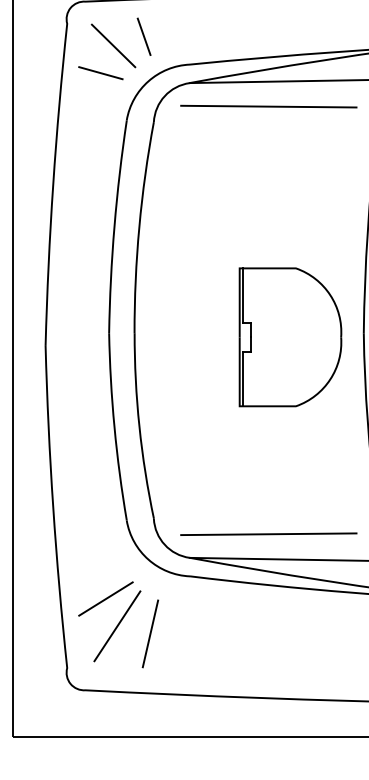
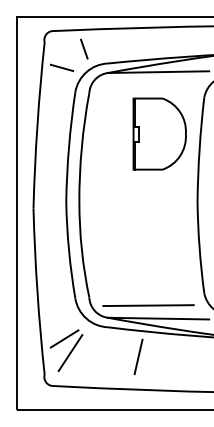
line: (113, 45) -> (68, 53), removed
line: (268, 105) -> (148, 84), removed
part: (290, 336) -> (159, 133), moved
line: (150, 632) -> (138, 356), moved

